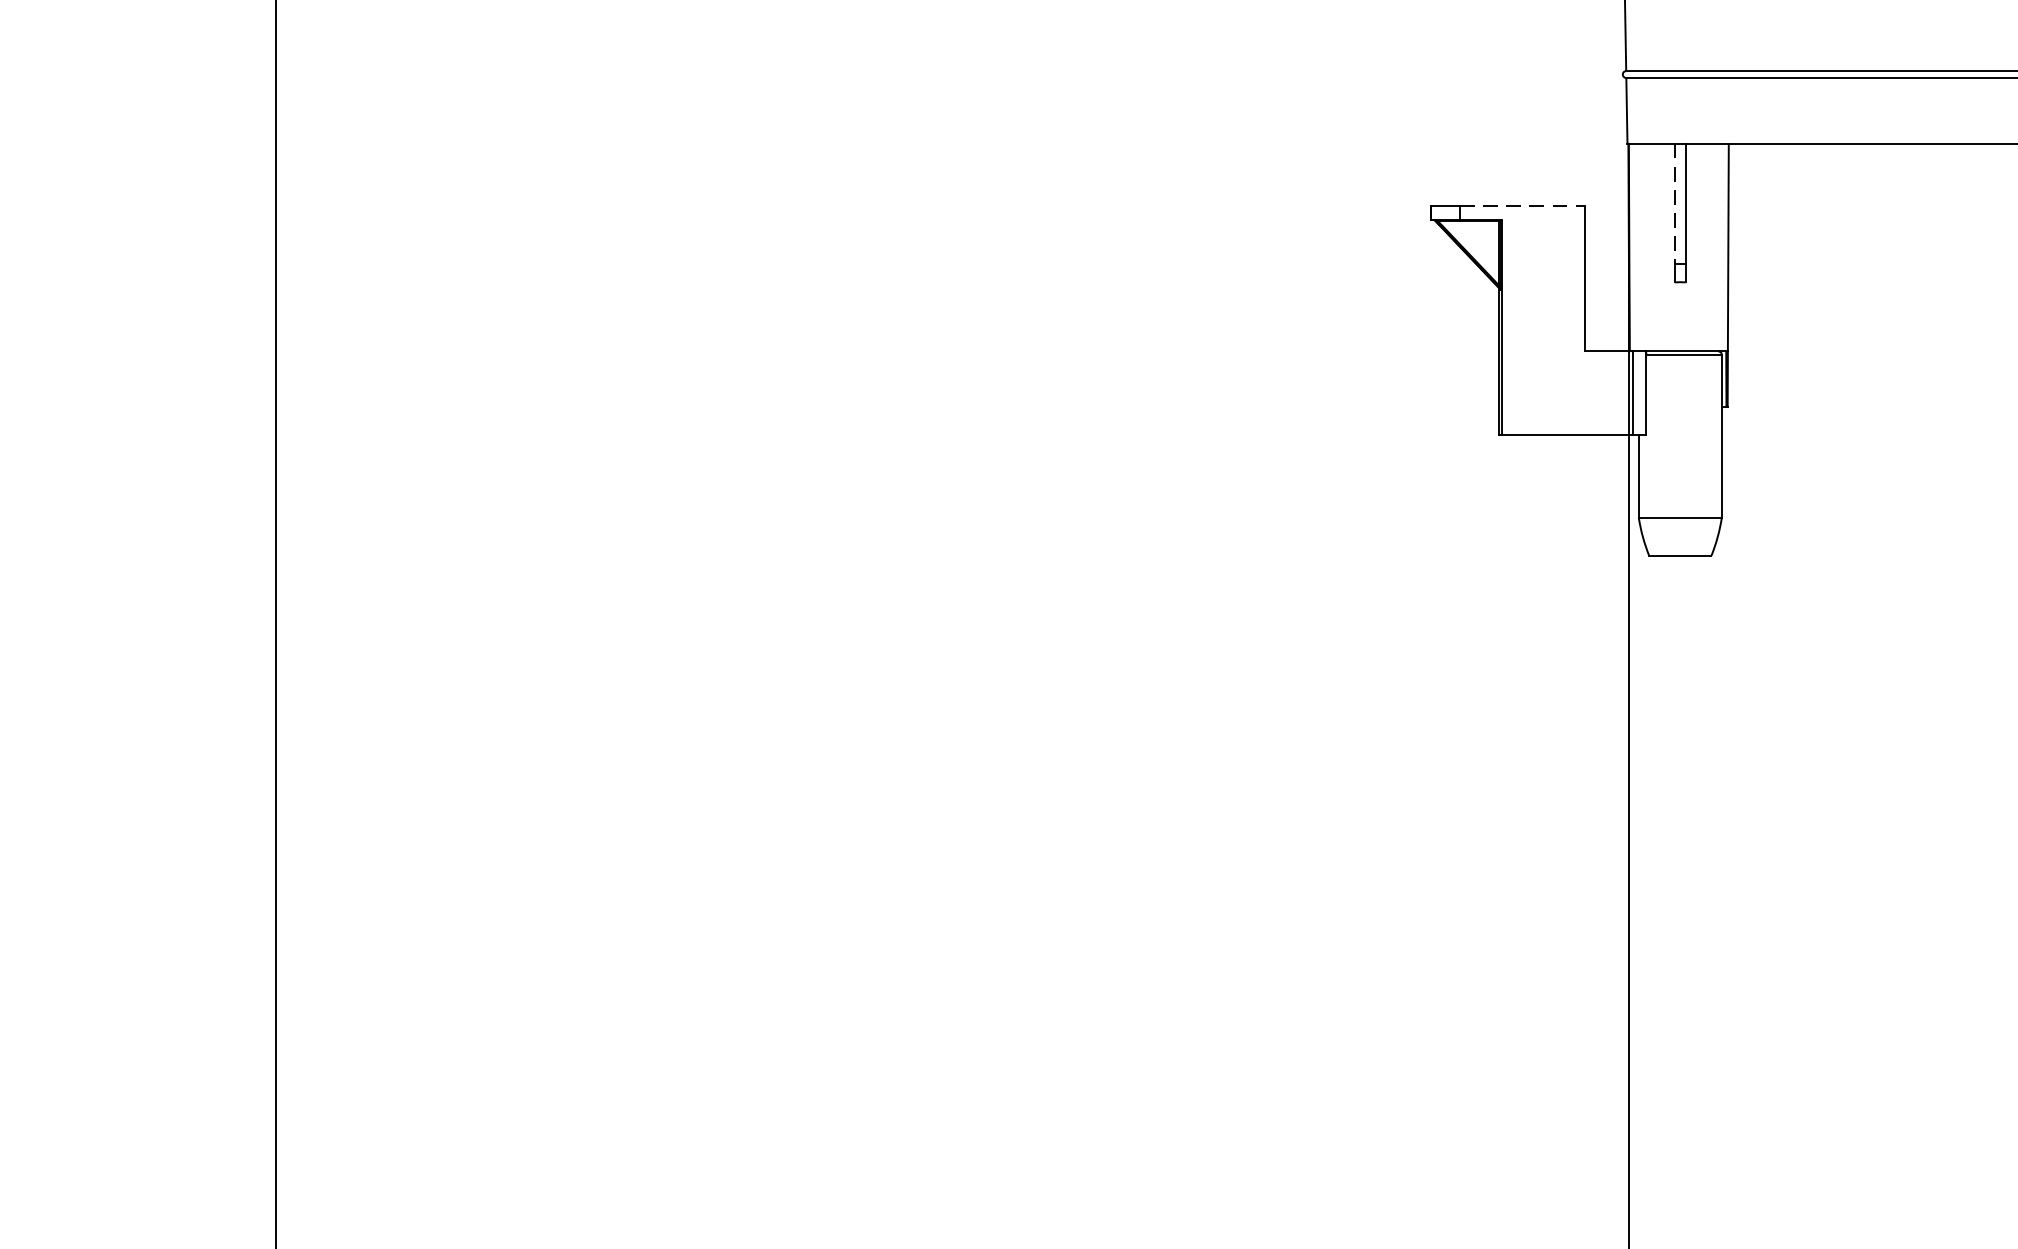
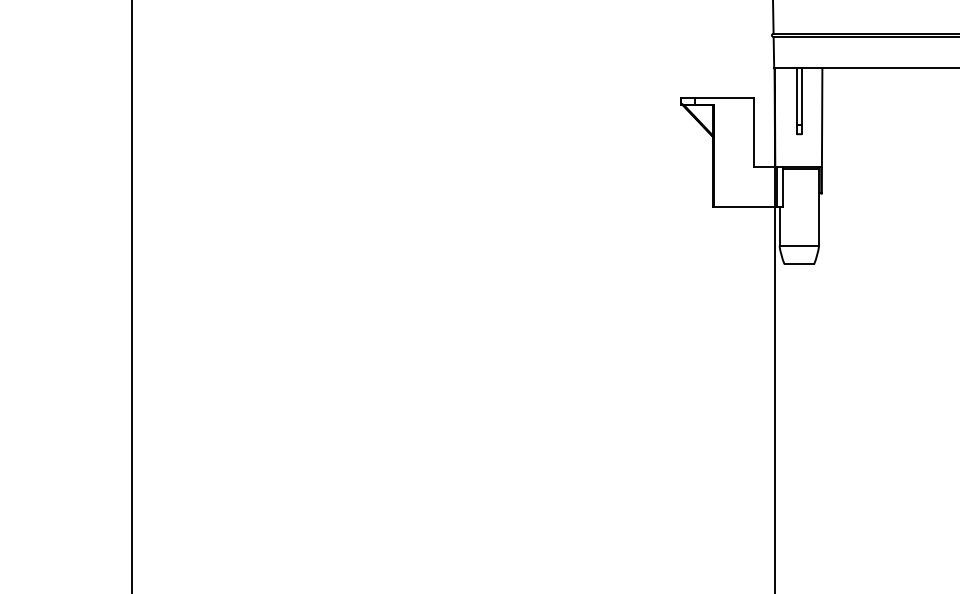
line: (1674, 202) -> (796, 96), dashed -> solid
line: (1523, 205) -> (724, 97), dashed -> solid

